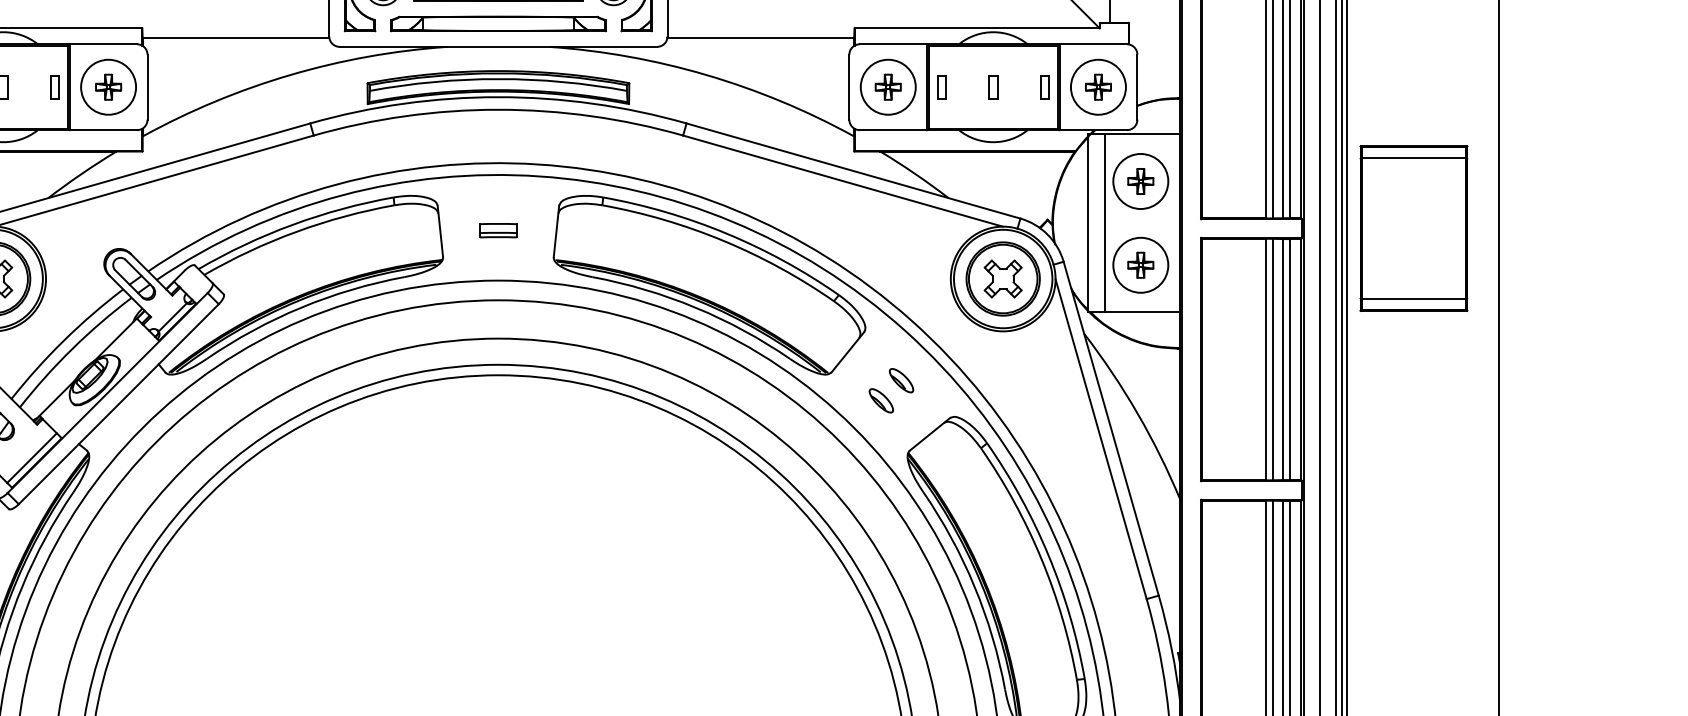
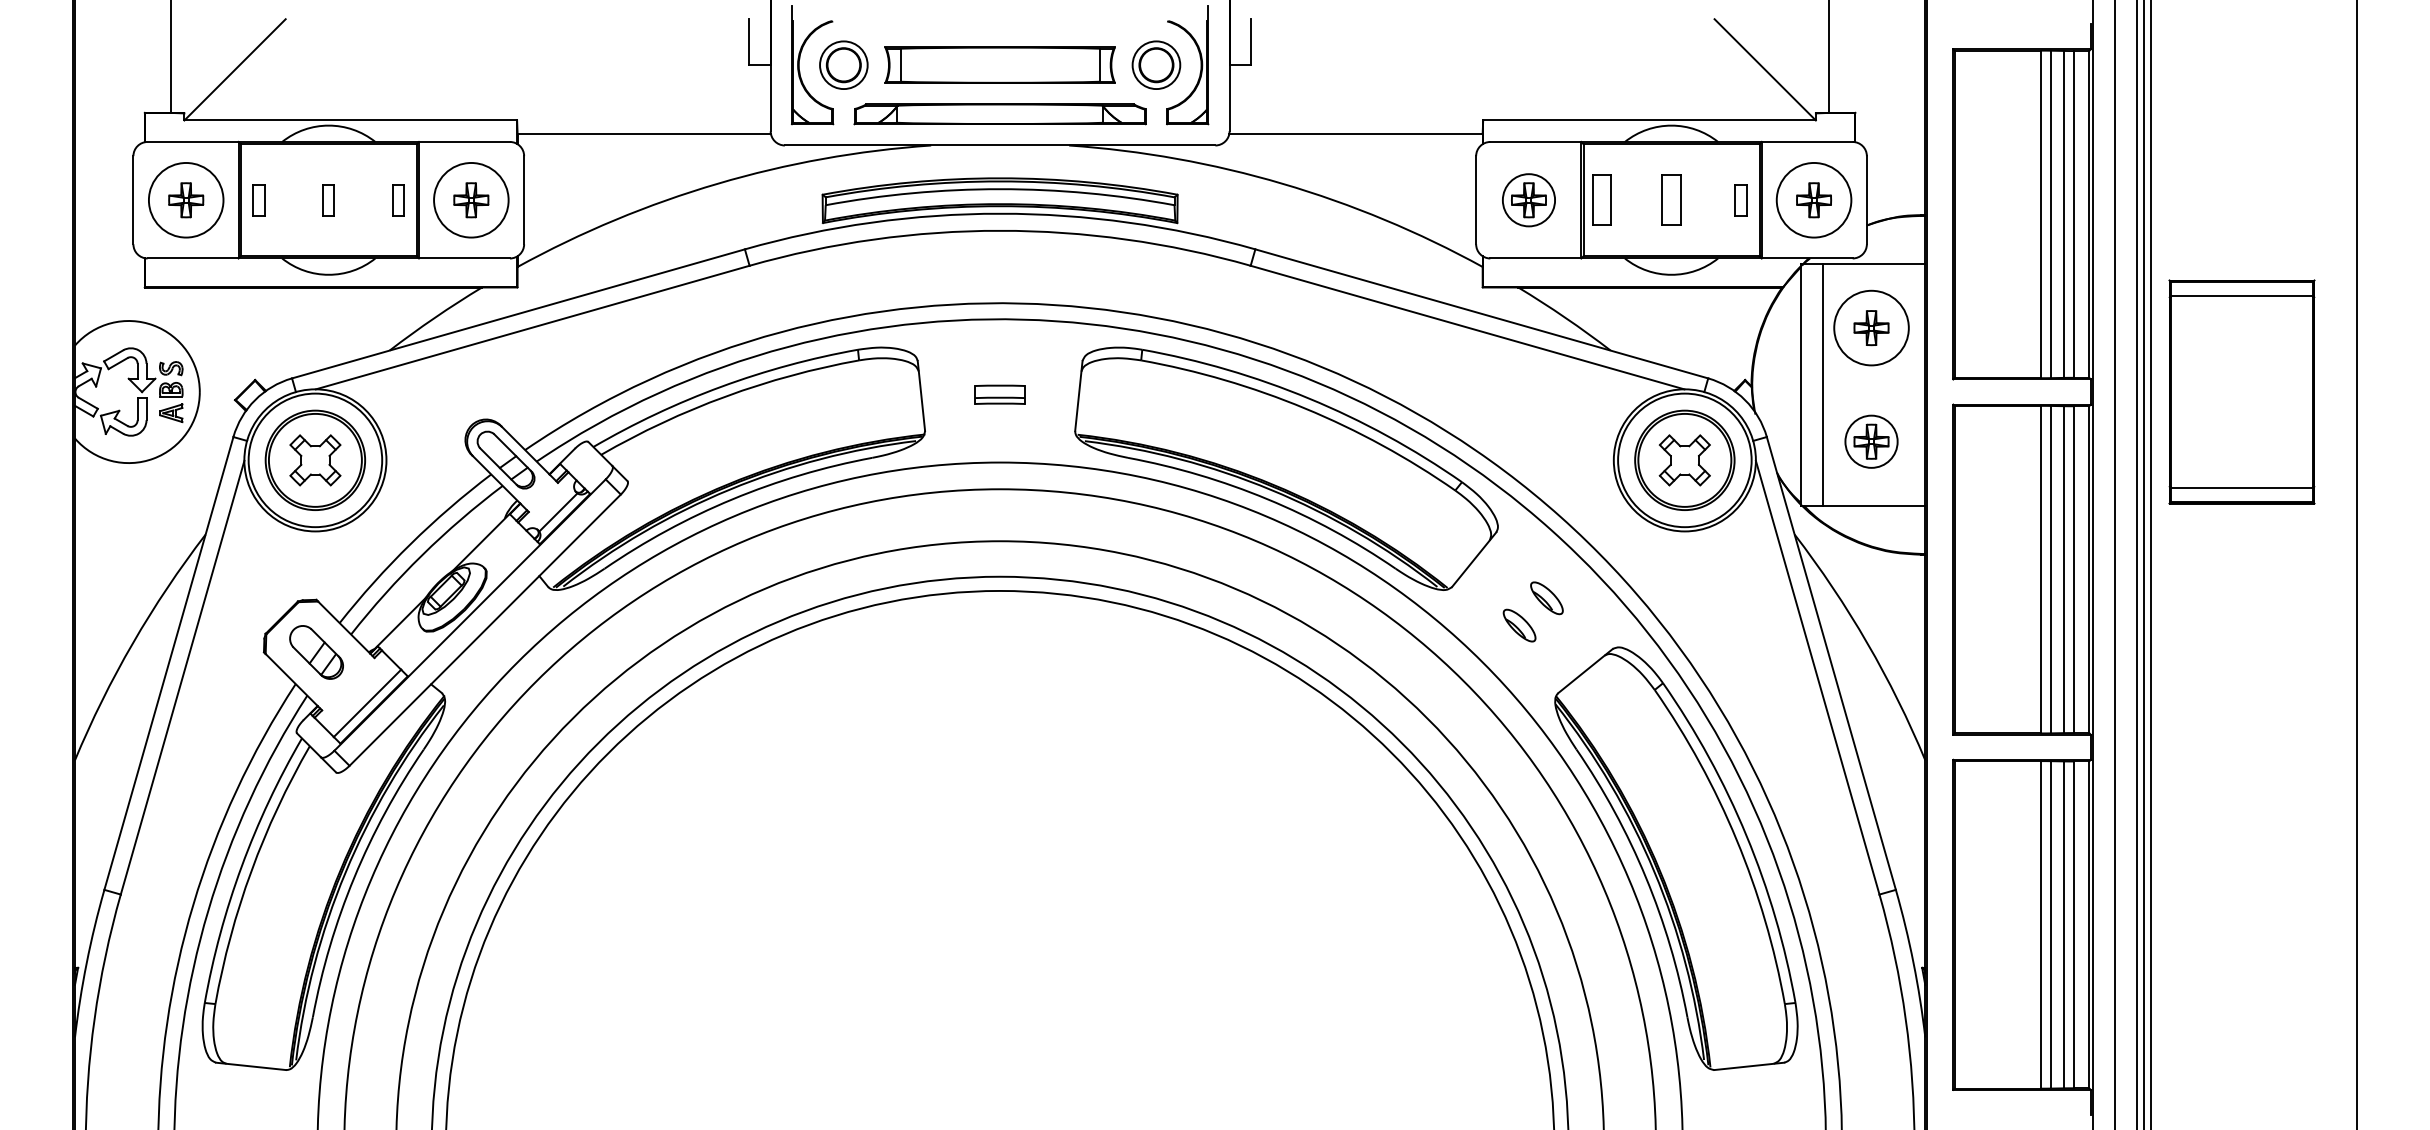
circle: (887, 86) -> (1528, 199), size x0.7
part: (941, 87) -> (1601, 200), size x1.6
part: (993, 87) -> (1671, 200), size x1.6
circle: (1140, 265) -> (1871, 441), size x0.7

